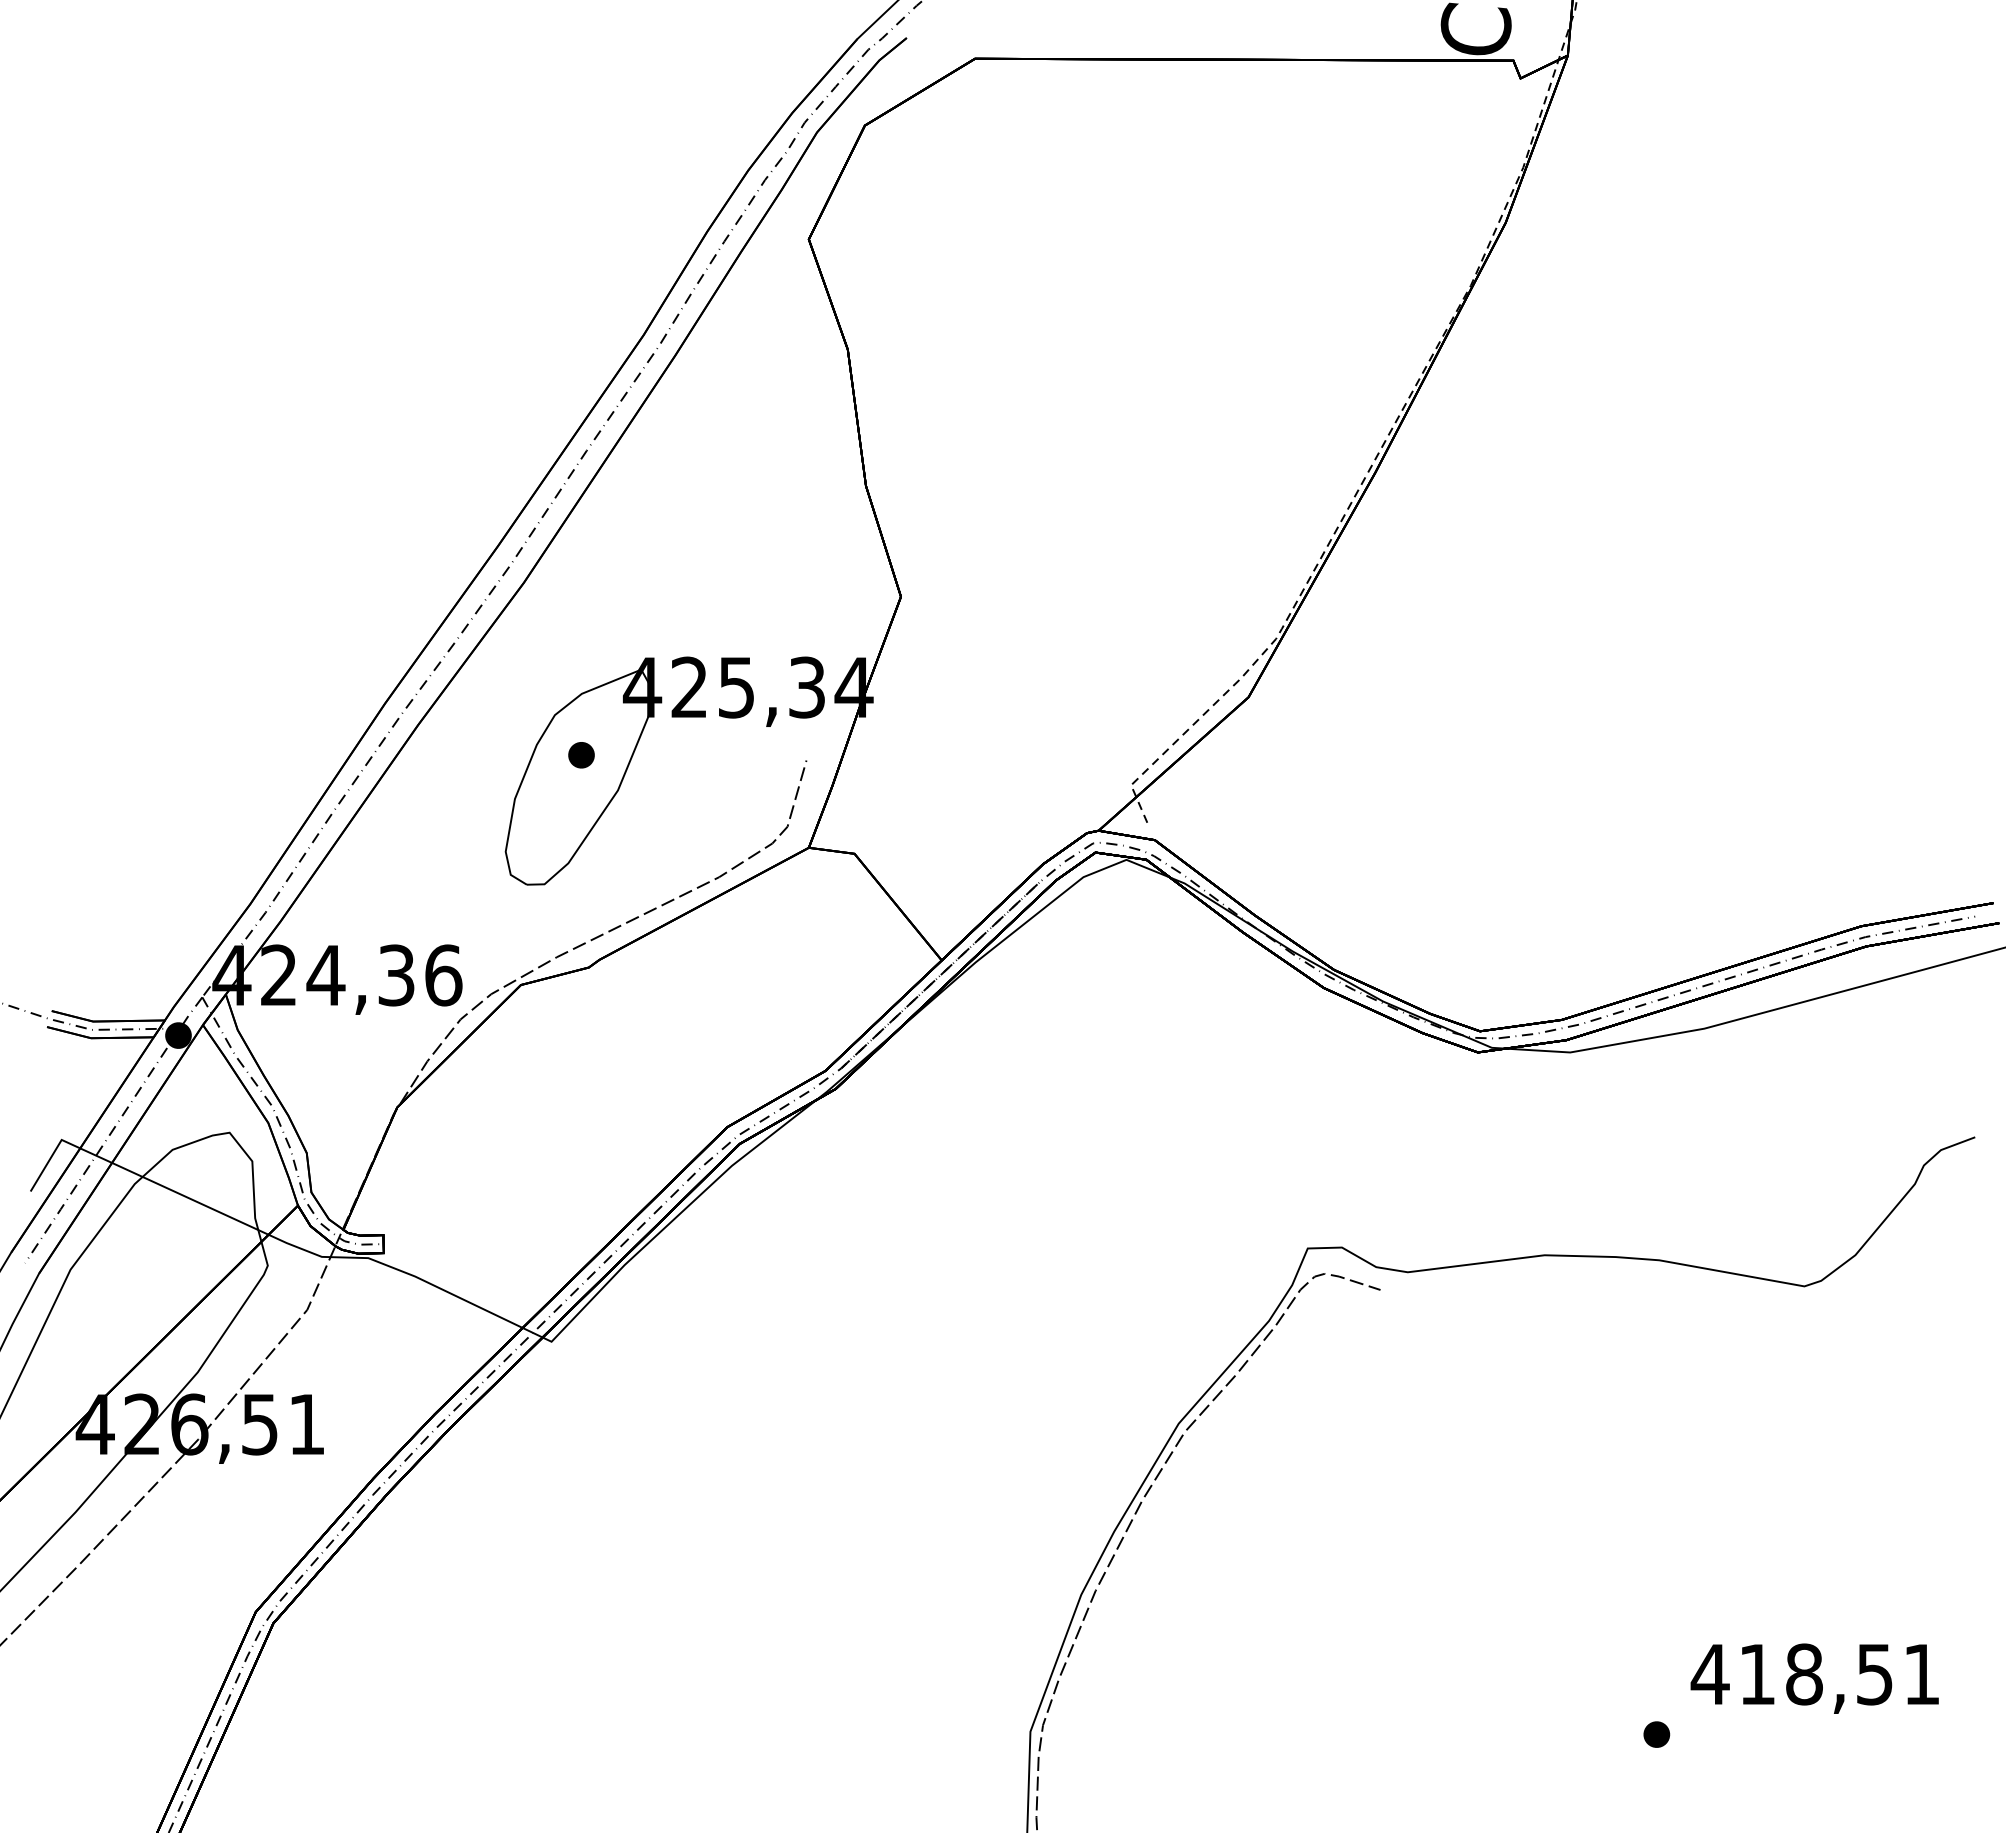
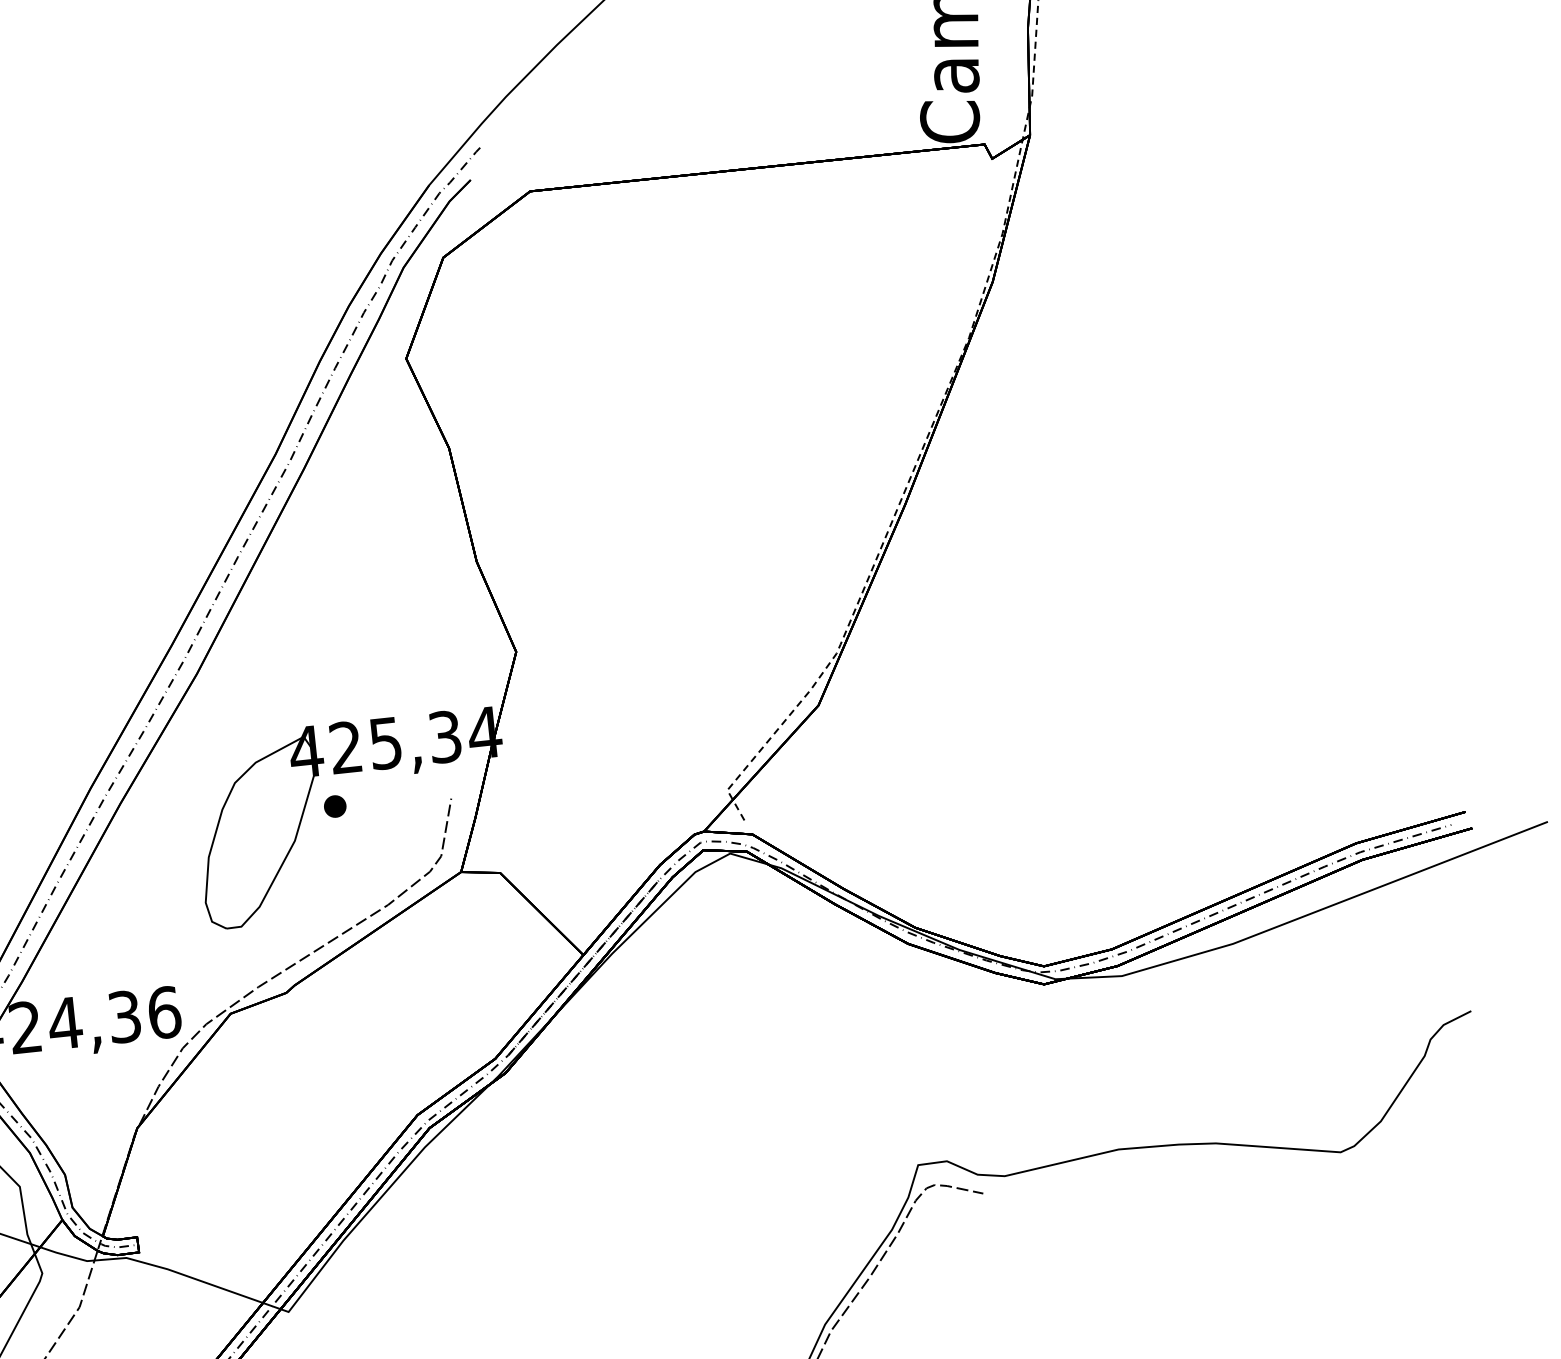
part: (581, 755) -> (335, 806), moved

